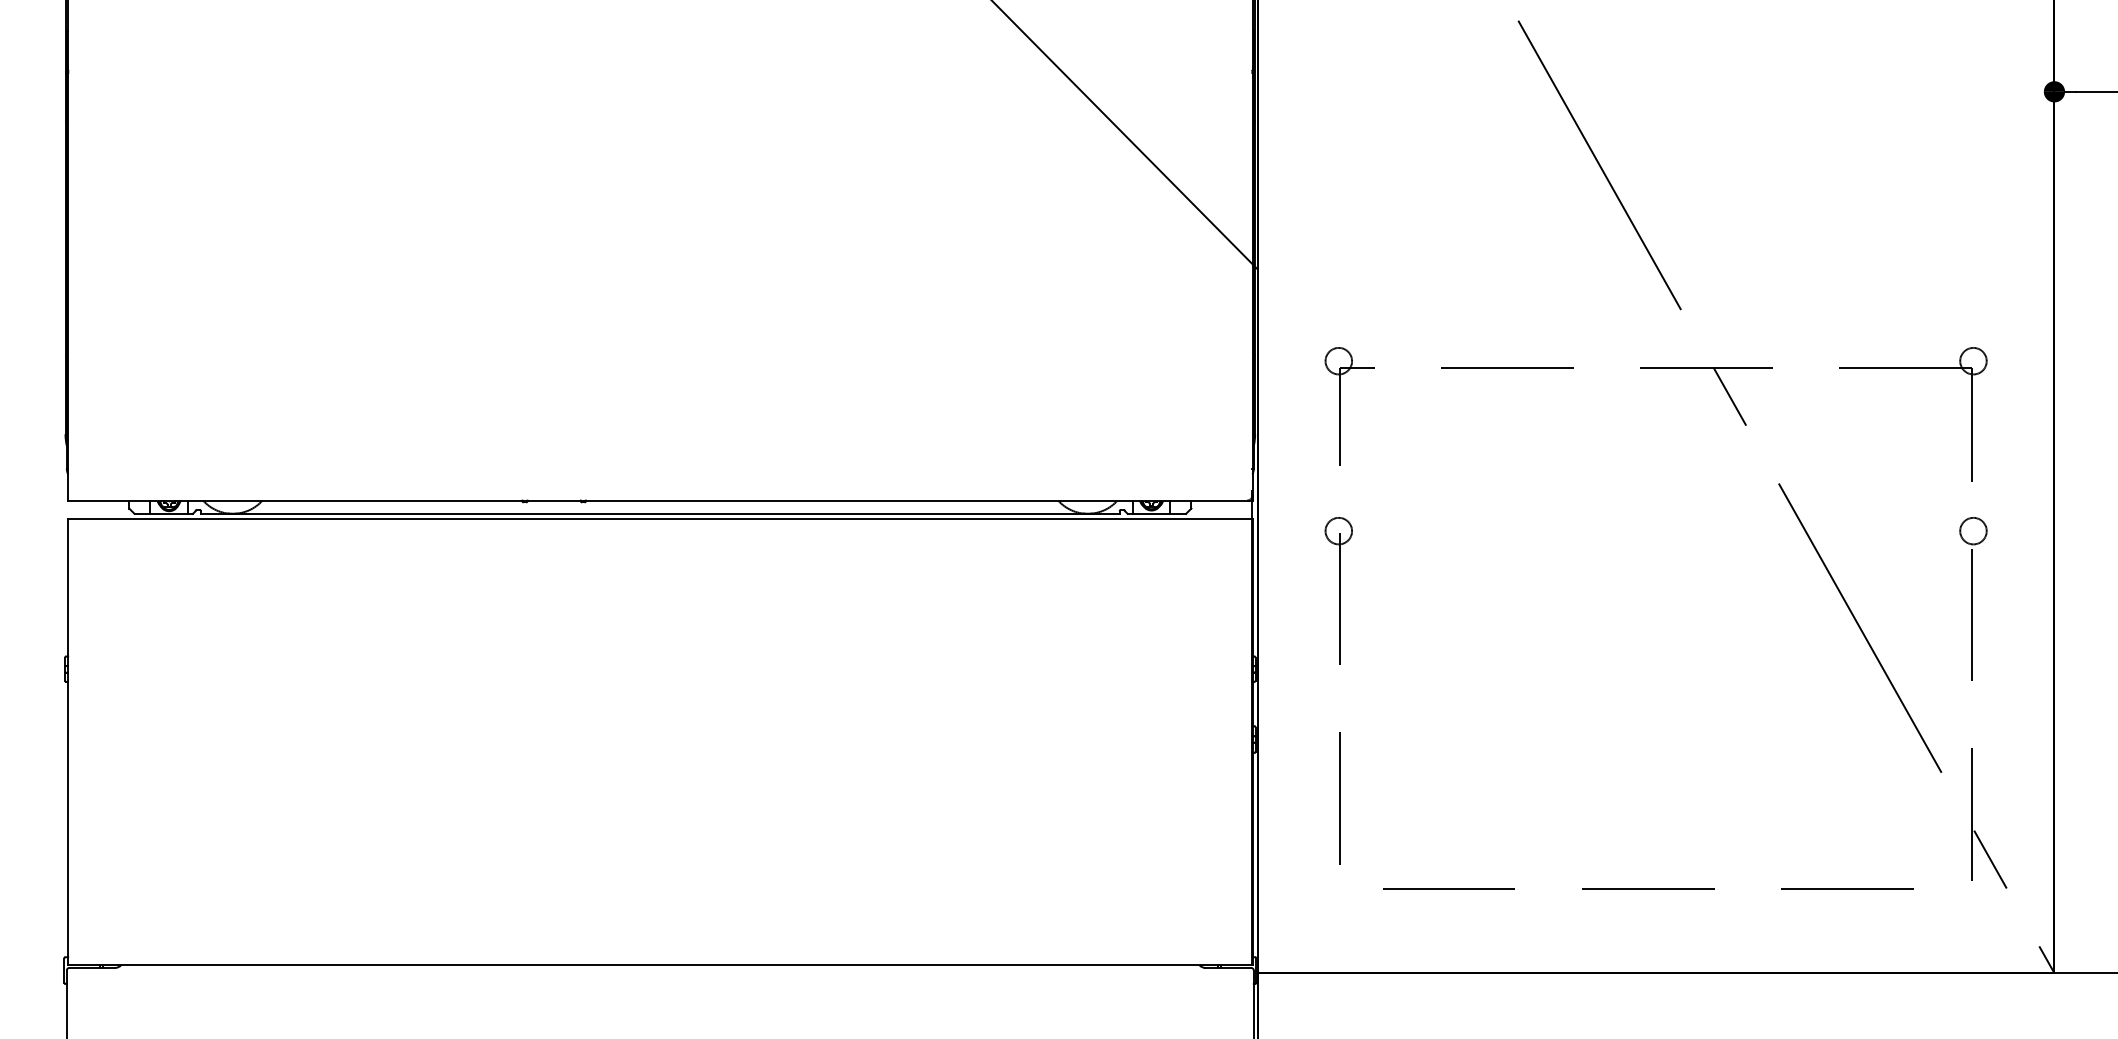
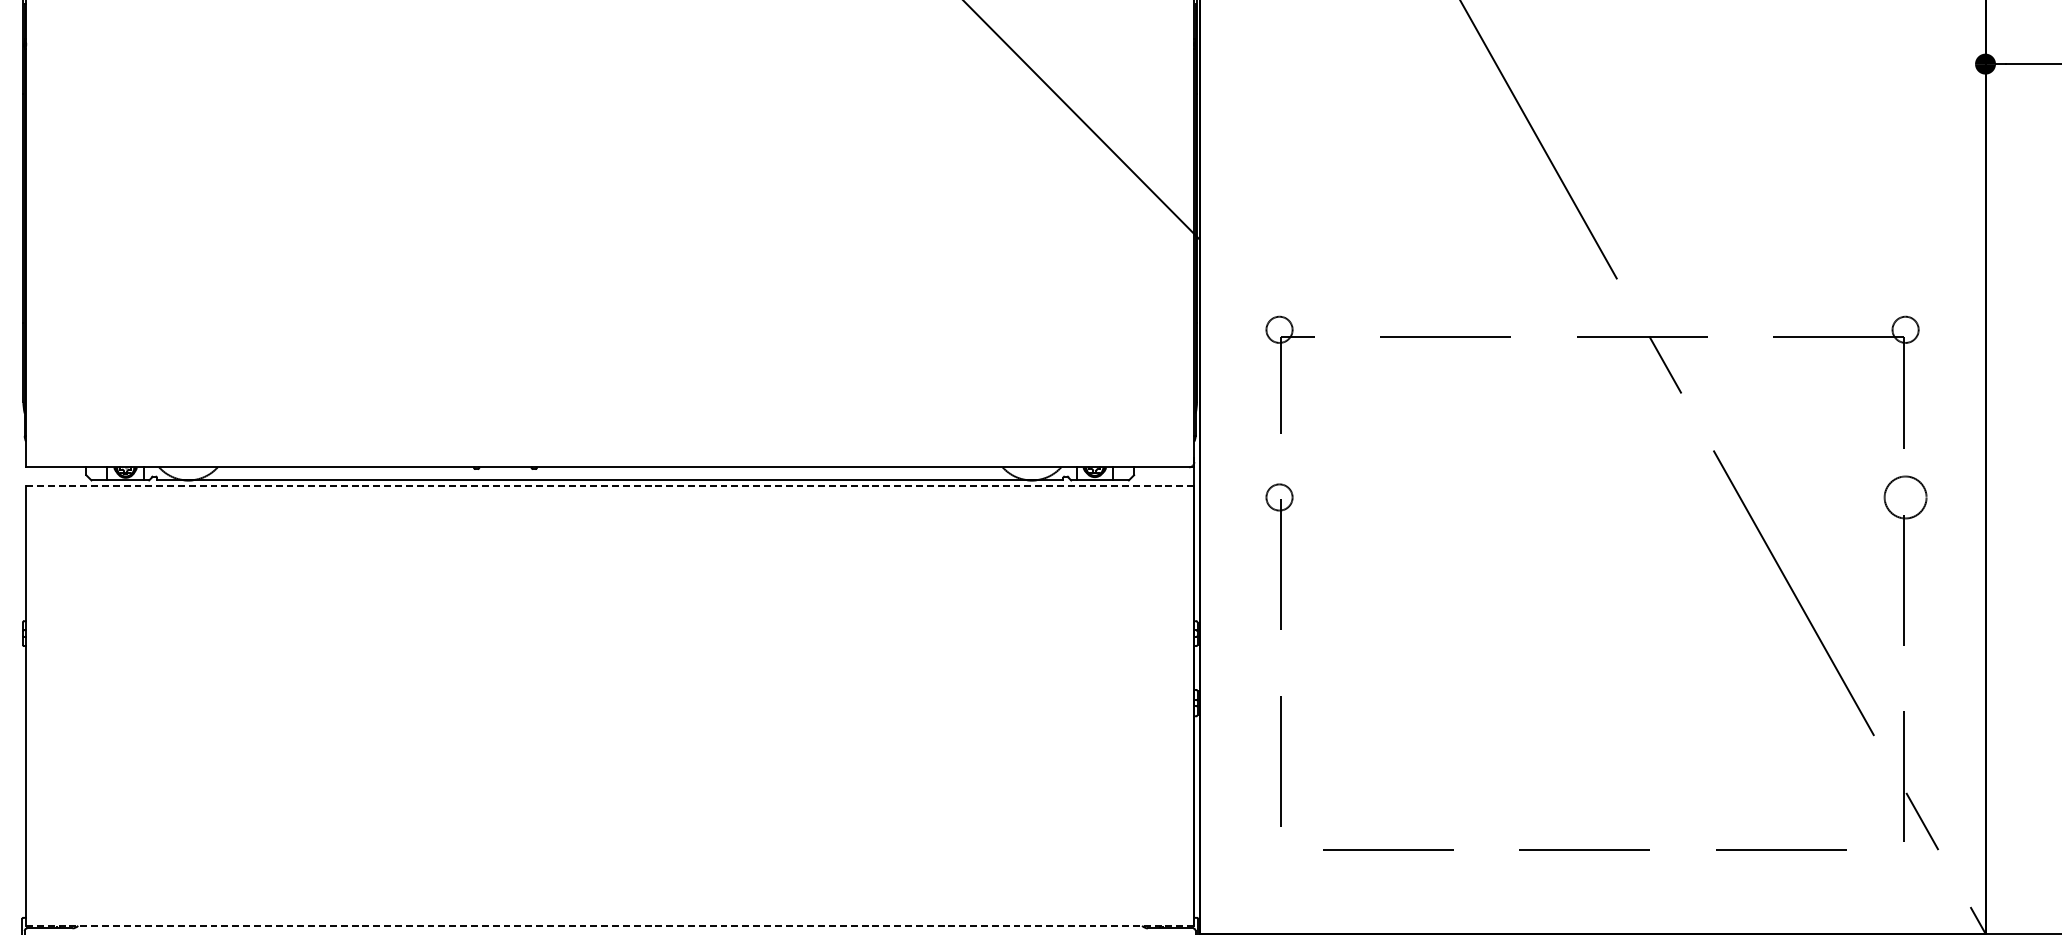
line: (660, 519) -> (610, 486), solid -> dashed
circle: (1973, 530) -> (1905, 496), size x1.6
line: (660, 965) -> (610, 925), solid -> dashed

